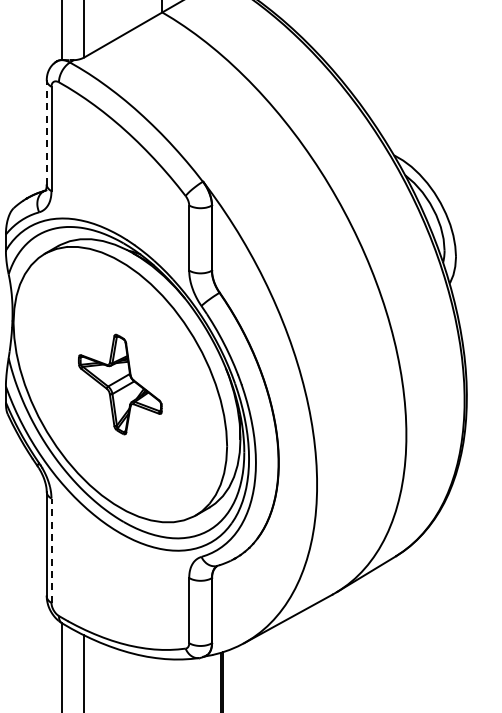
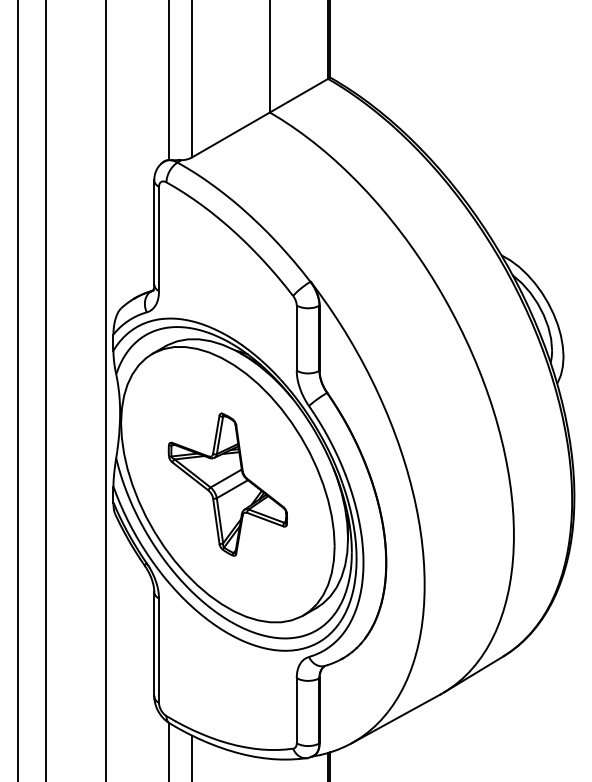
line: (46, 131) -> (154, 231), dashed -> solid
part: (119, 384) -> (227, 484), size x1.43
line: (51, 550) -> (159, 650), dashed -> solid

